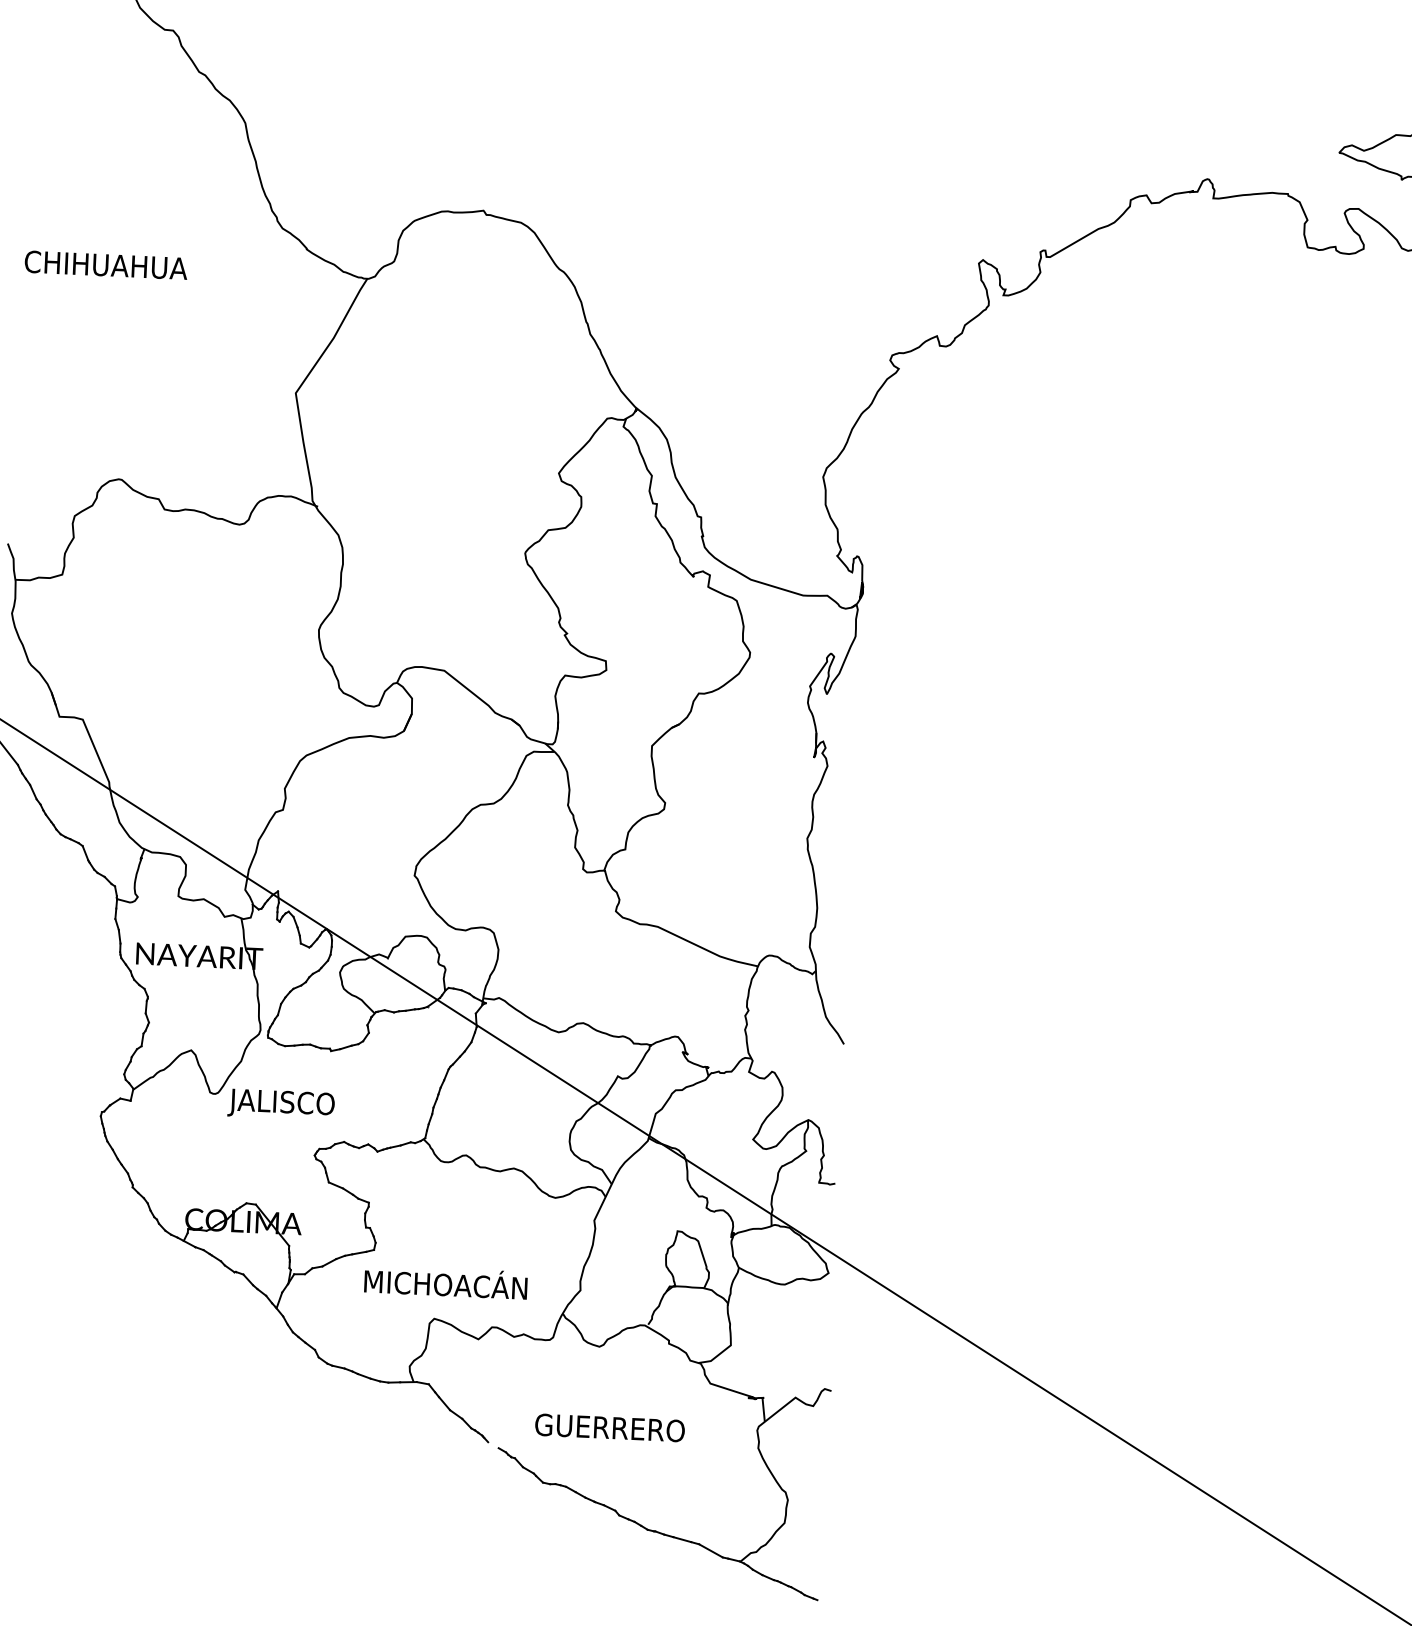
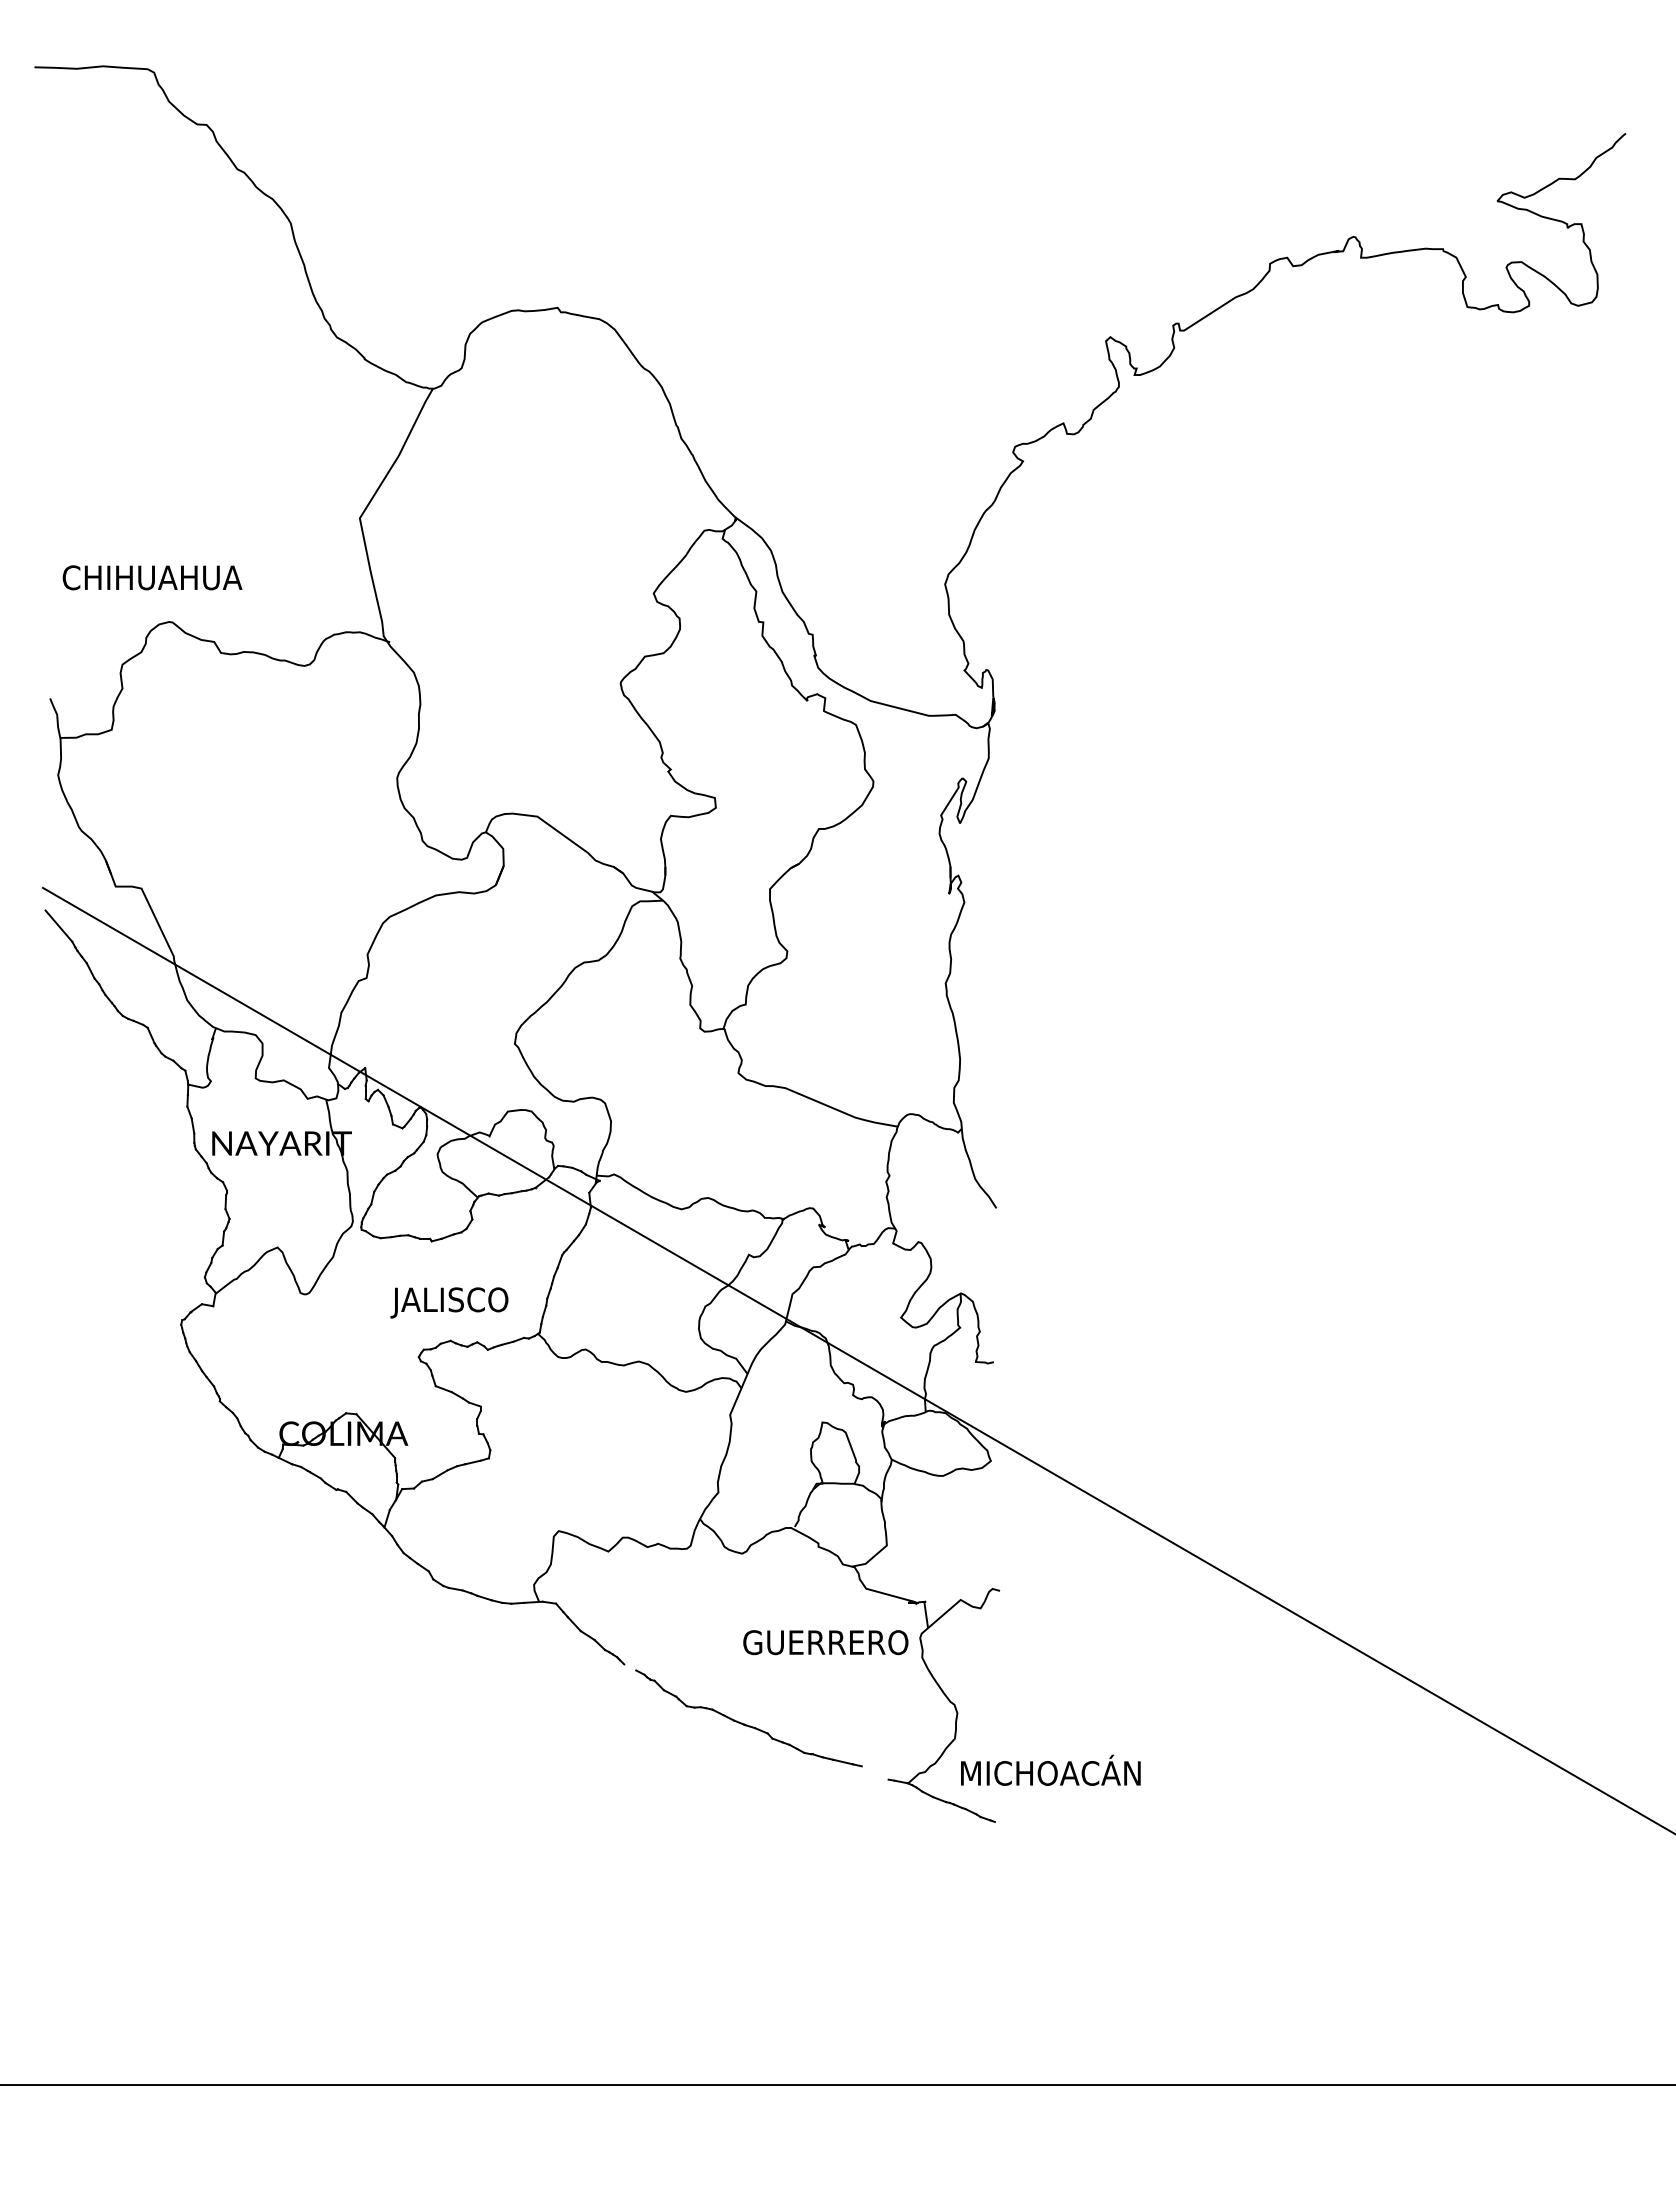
text: (106, 264) -> (152, 577), moved
text: (281, 1104) -> (449, 1302), moved
text: (445, 1281) -> (1050, 1769), moved
text: (609, 1427) -> (825, 1642), moved
line: (710, 1550) -> (874, 1772), removed

